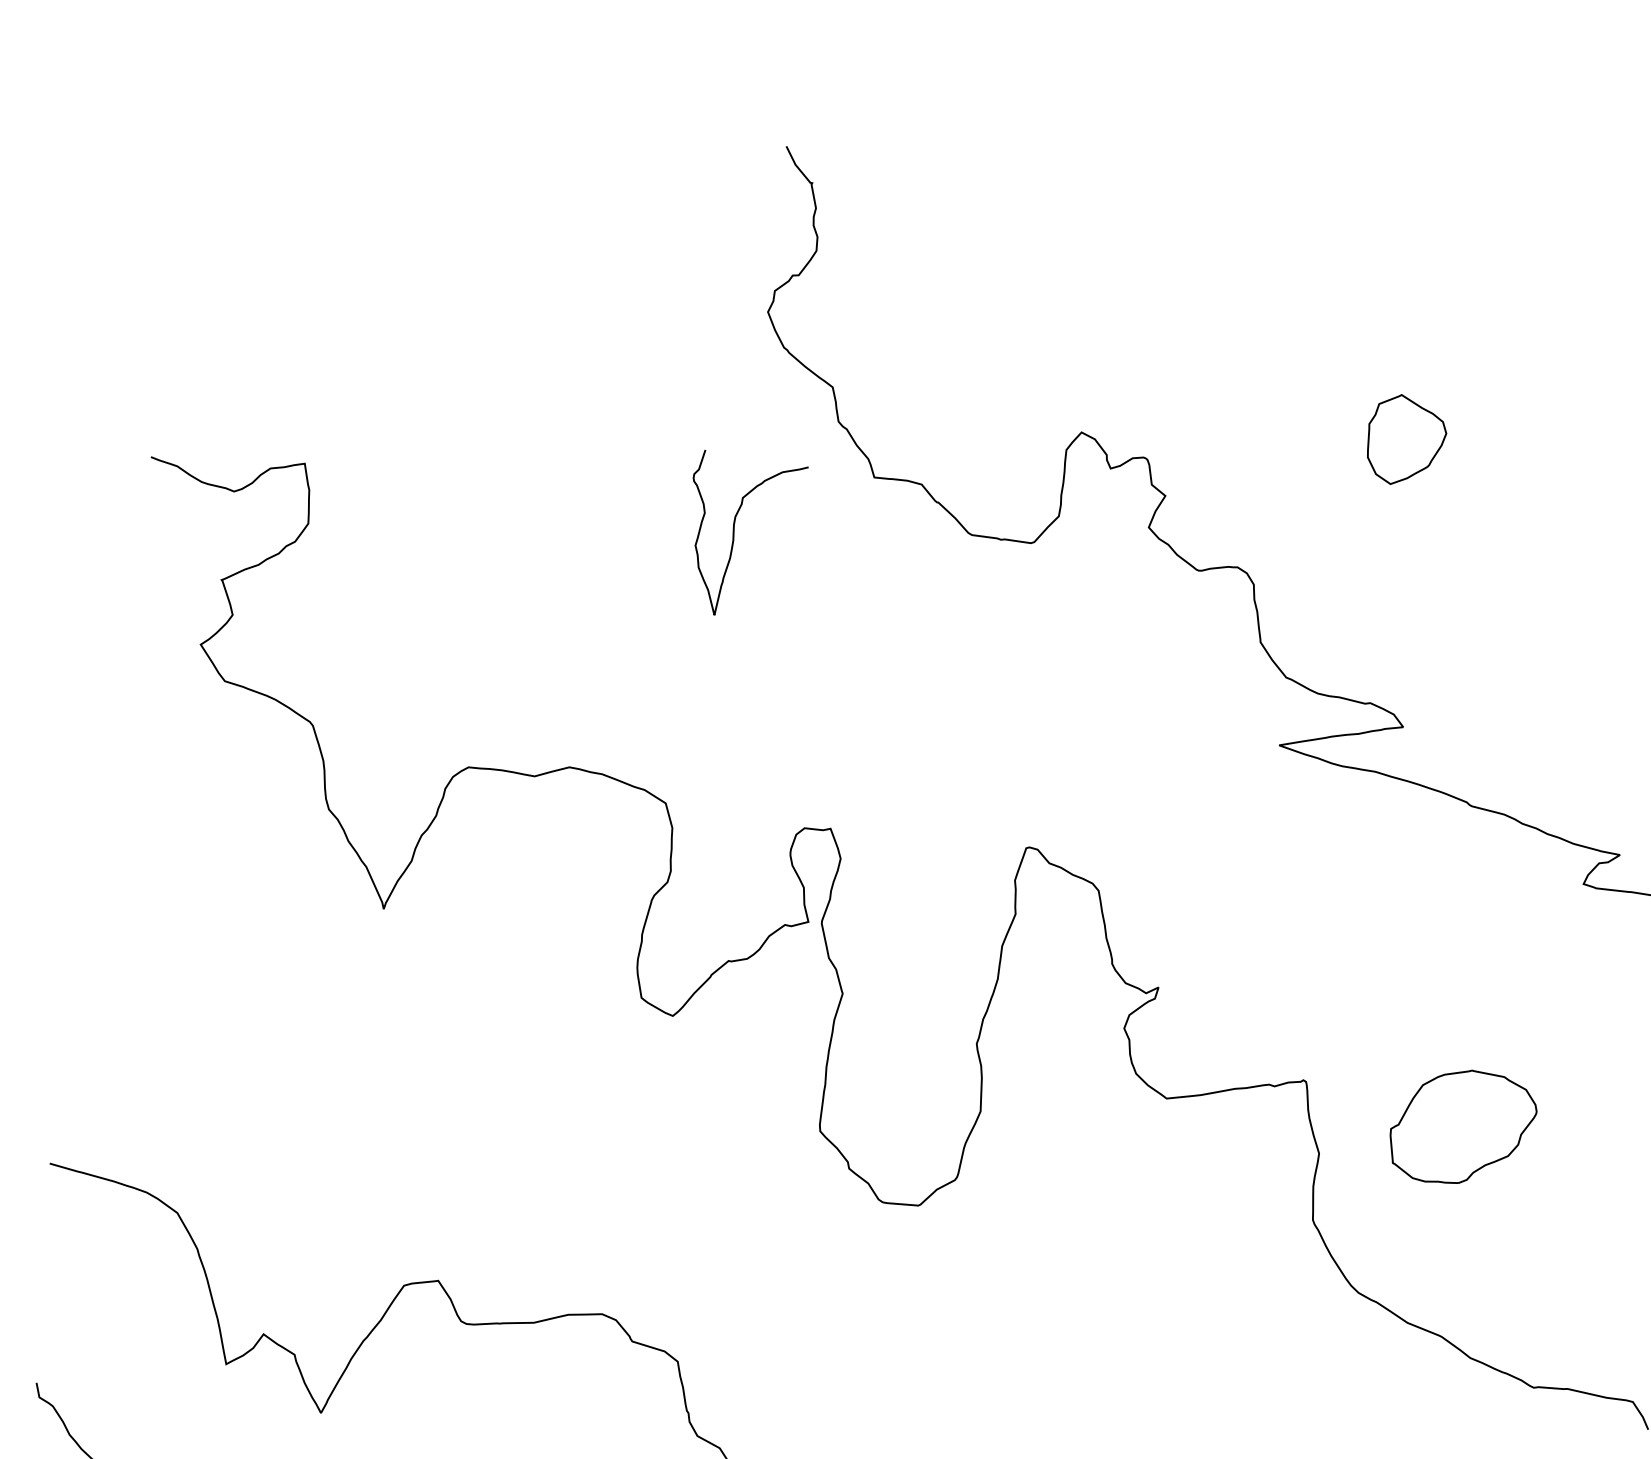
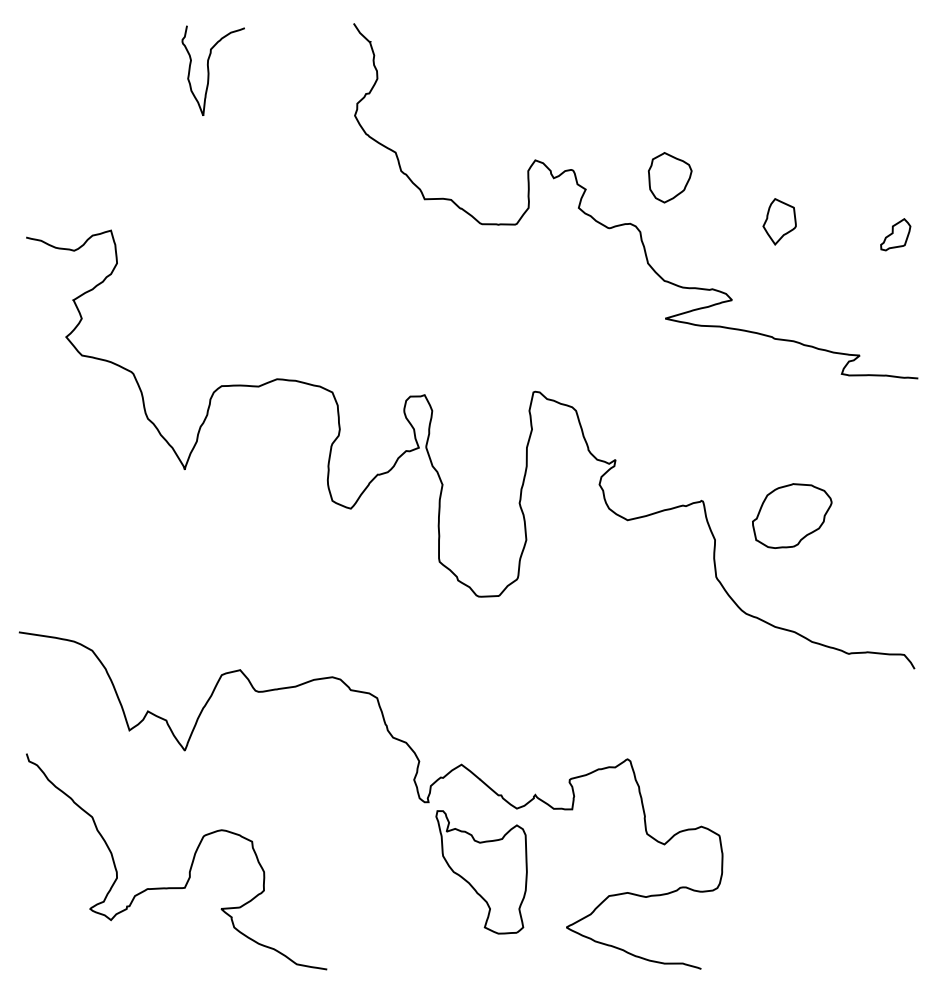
part: (1405, 440) -> (669, 177), moved
curve: (735, 535) -> (209, 70), moved
part: (1505, 596) -> (779, 221), added

